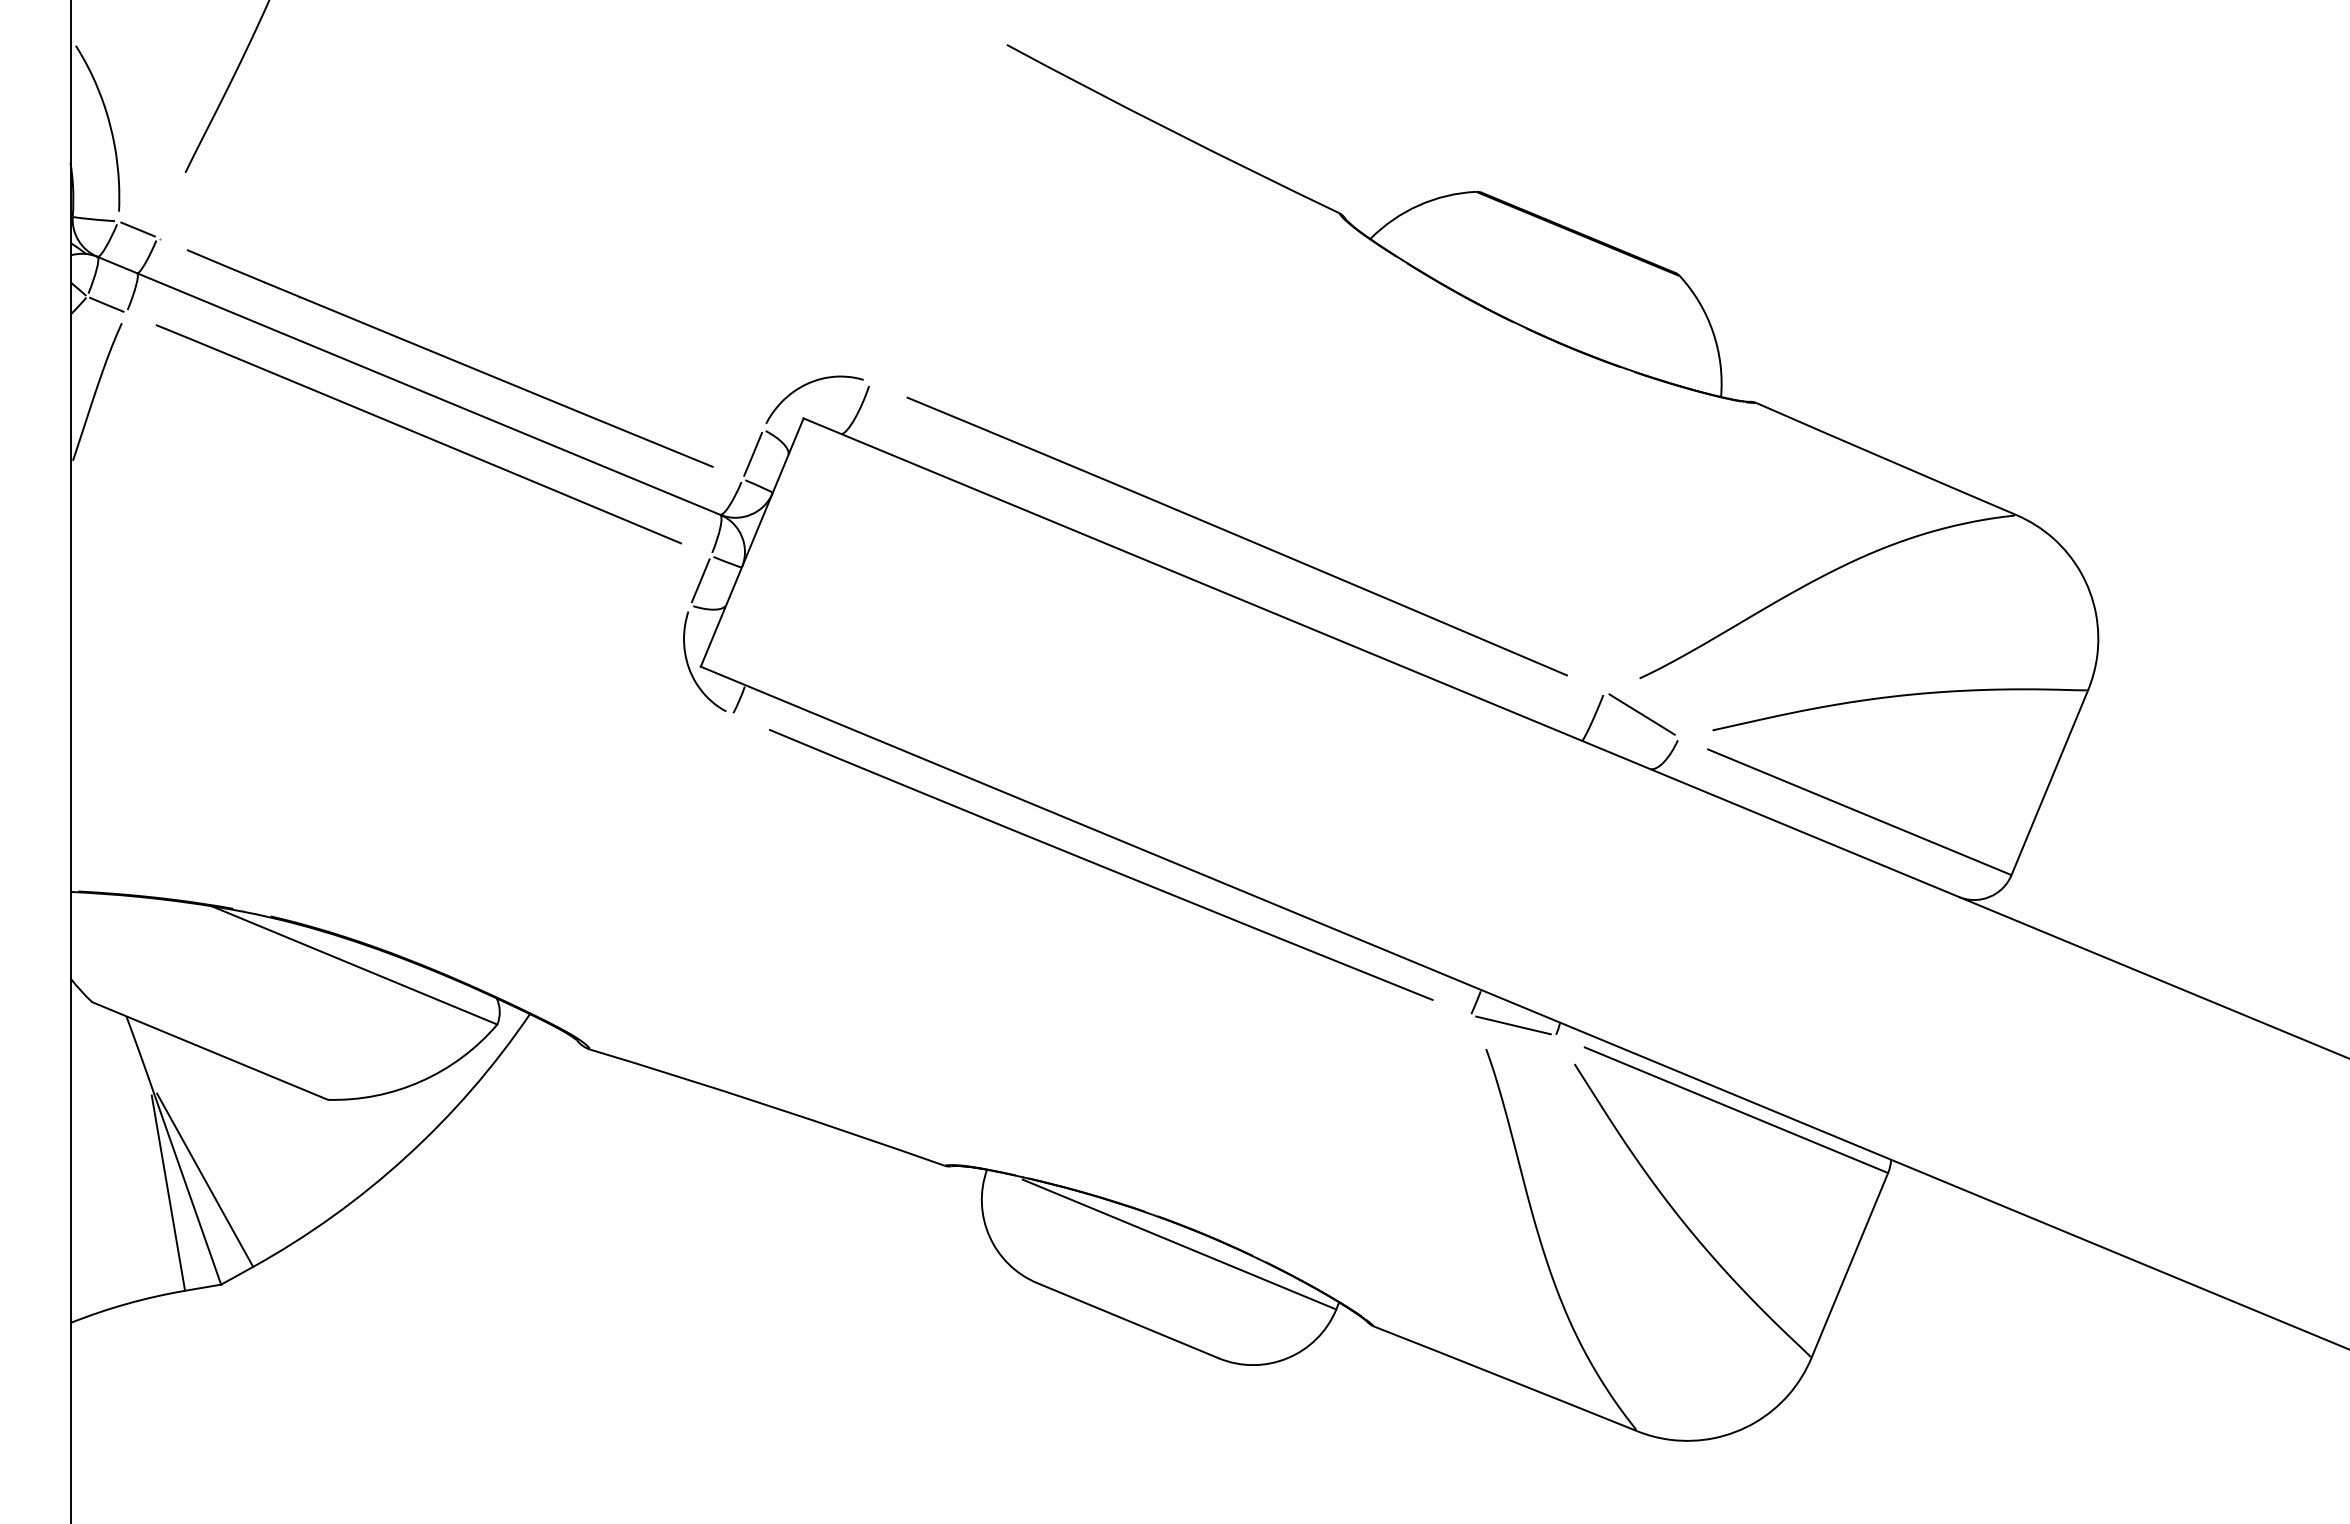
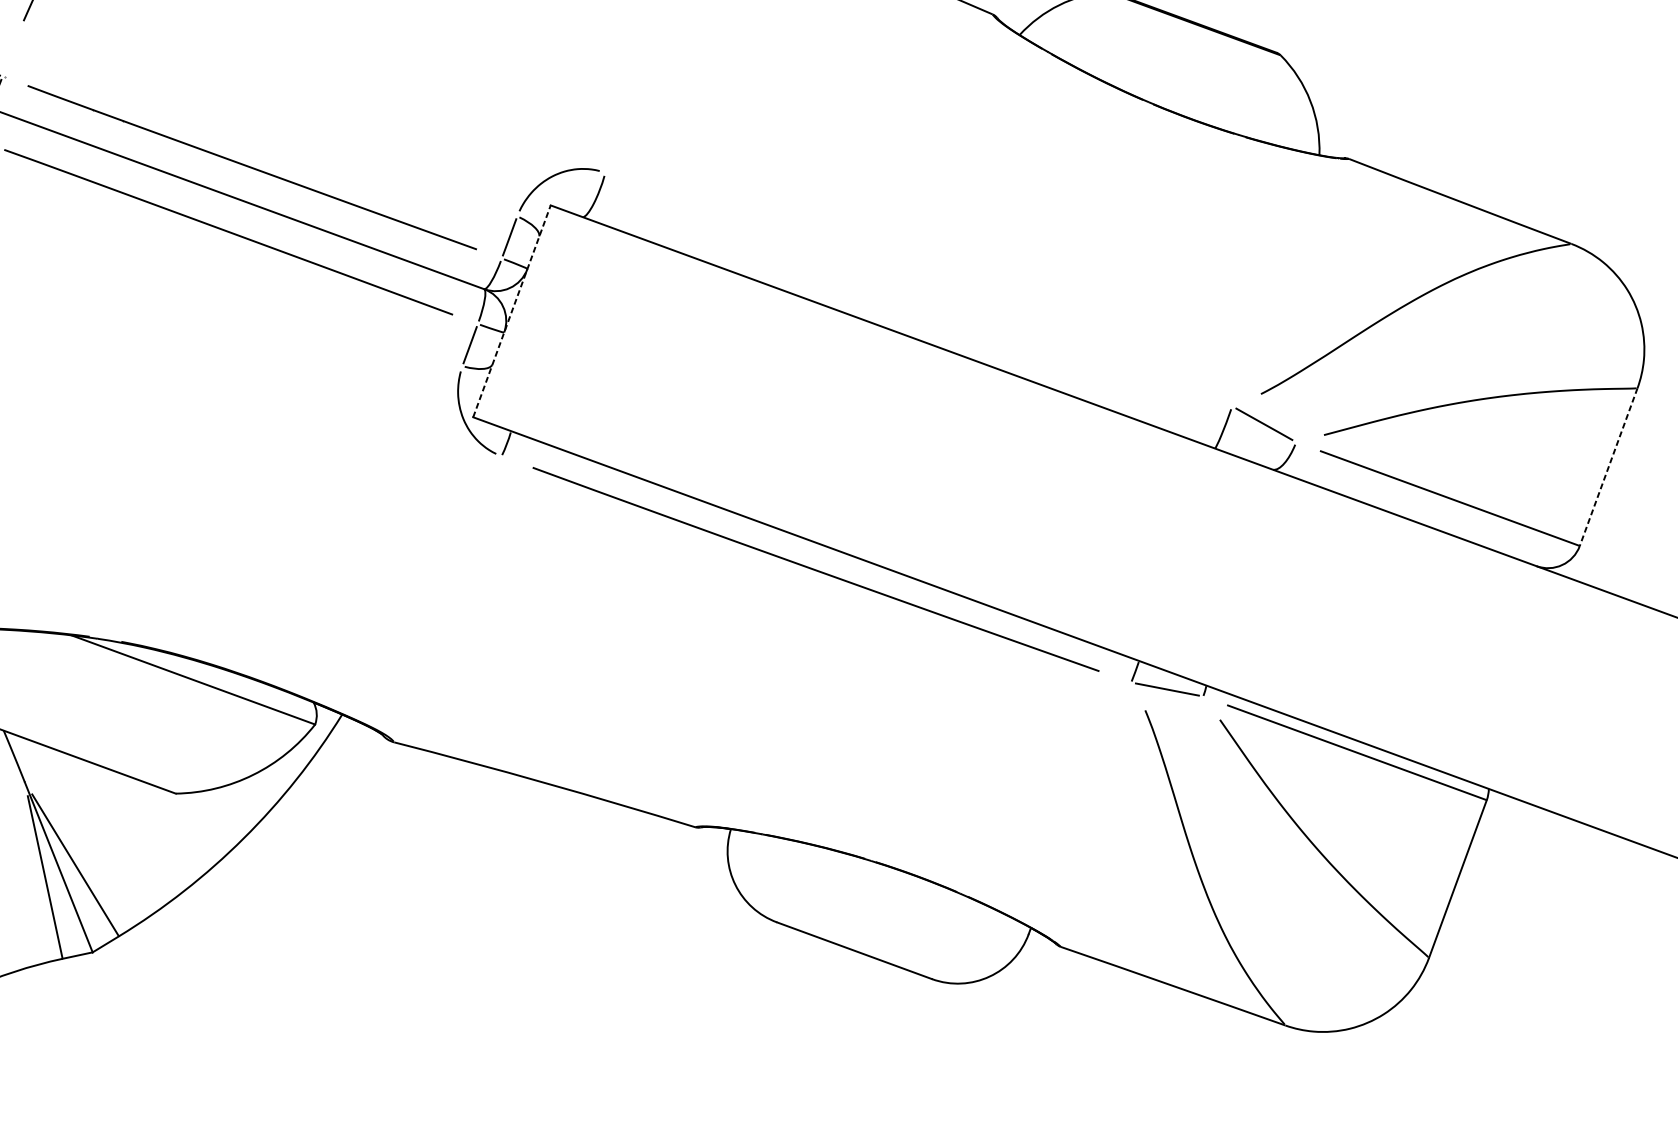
curve: (1236, 536) -> (917, 289), removed
line: (752, 542) -> (512, 311), solid -> dashed
line: (2049, 783) -> (1608, 467), solid -> dashed
line: (1178, 1243) -> (894, 884), removed

